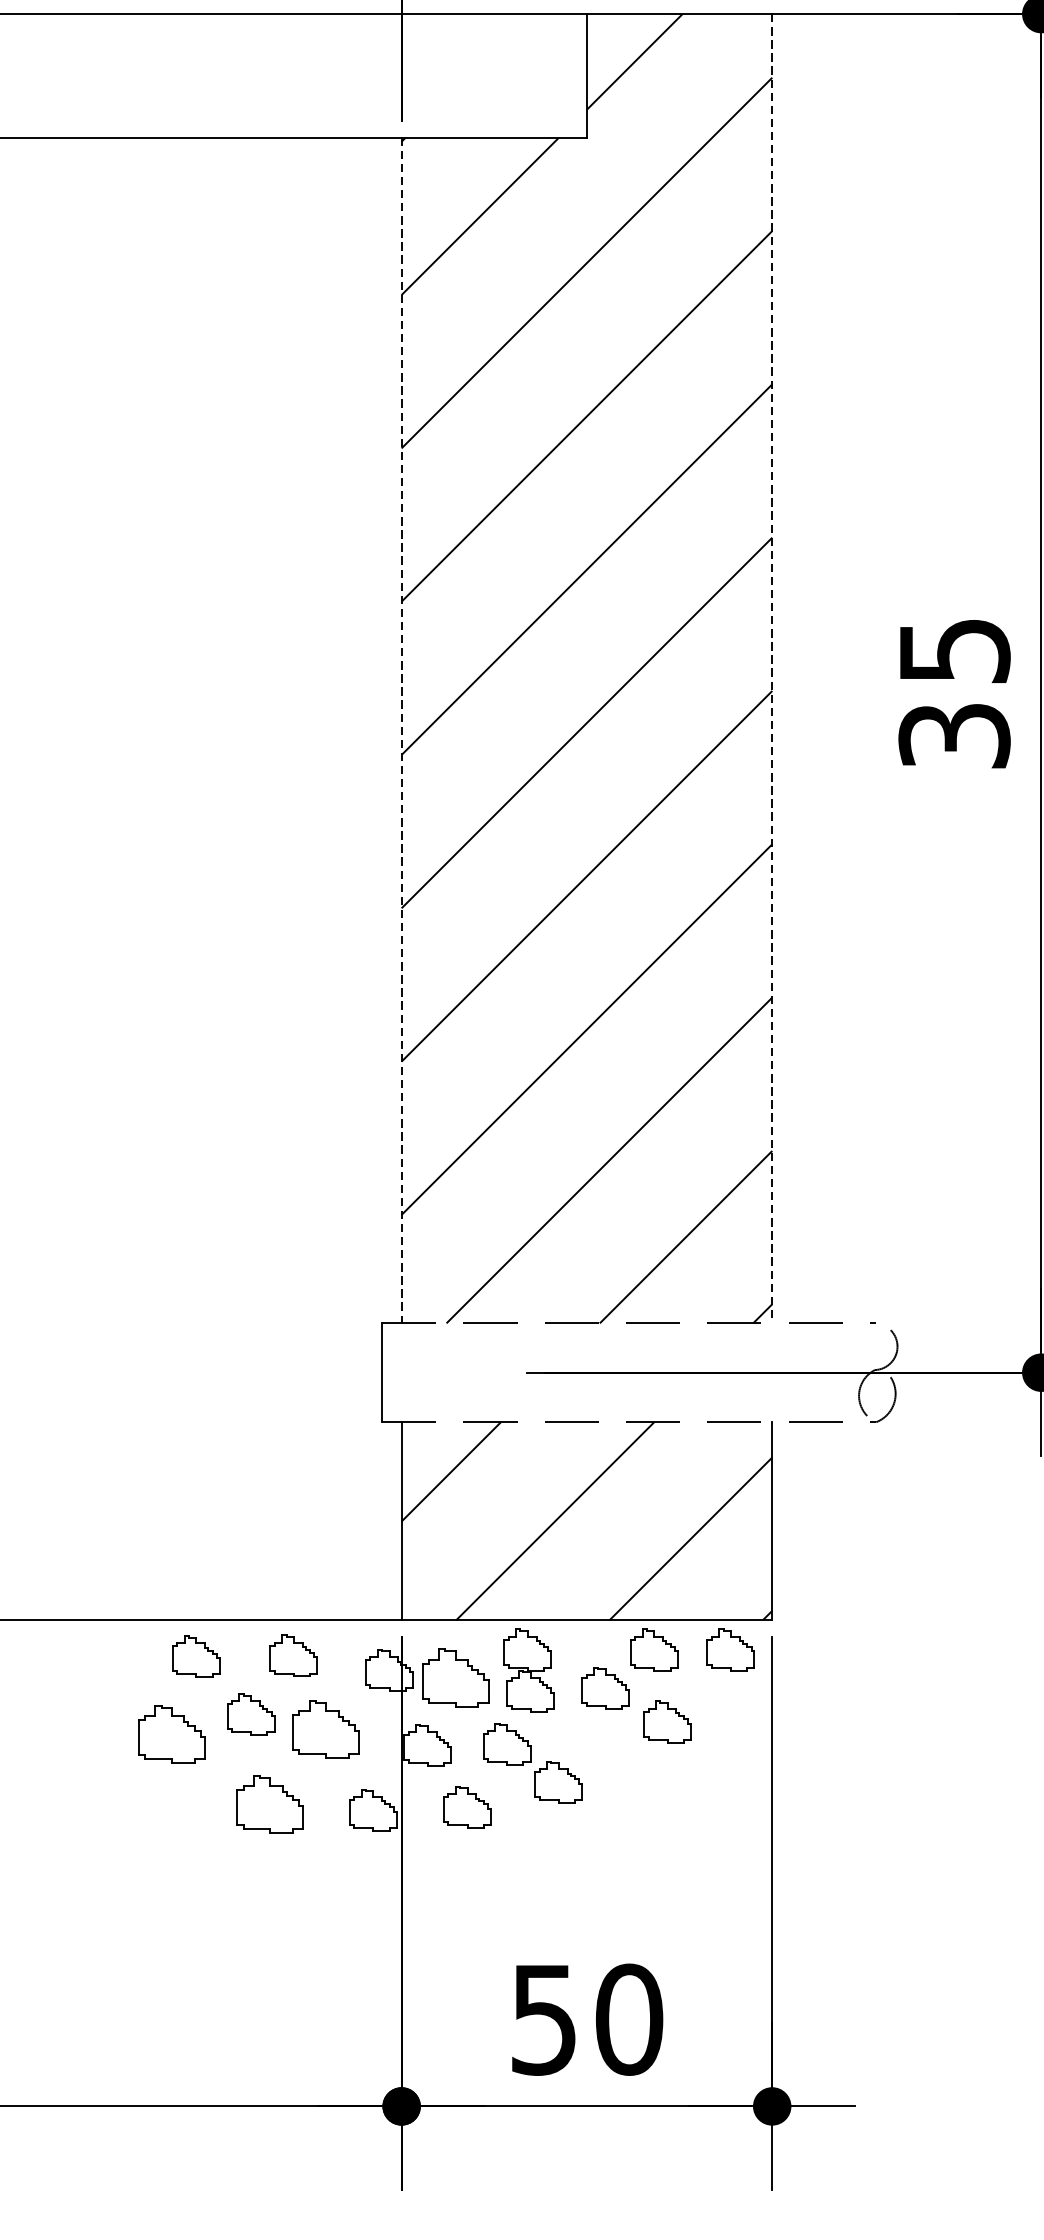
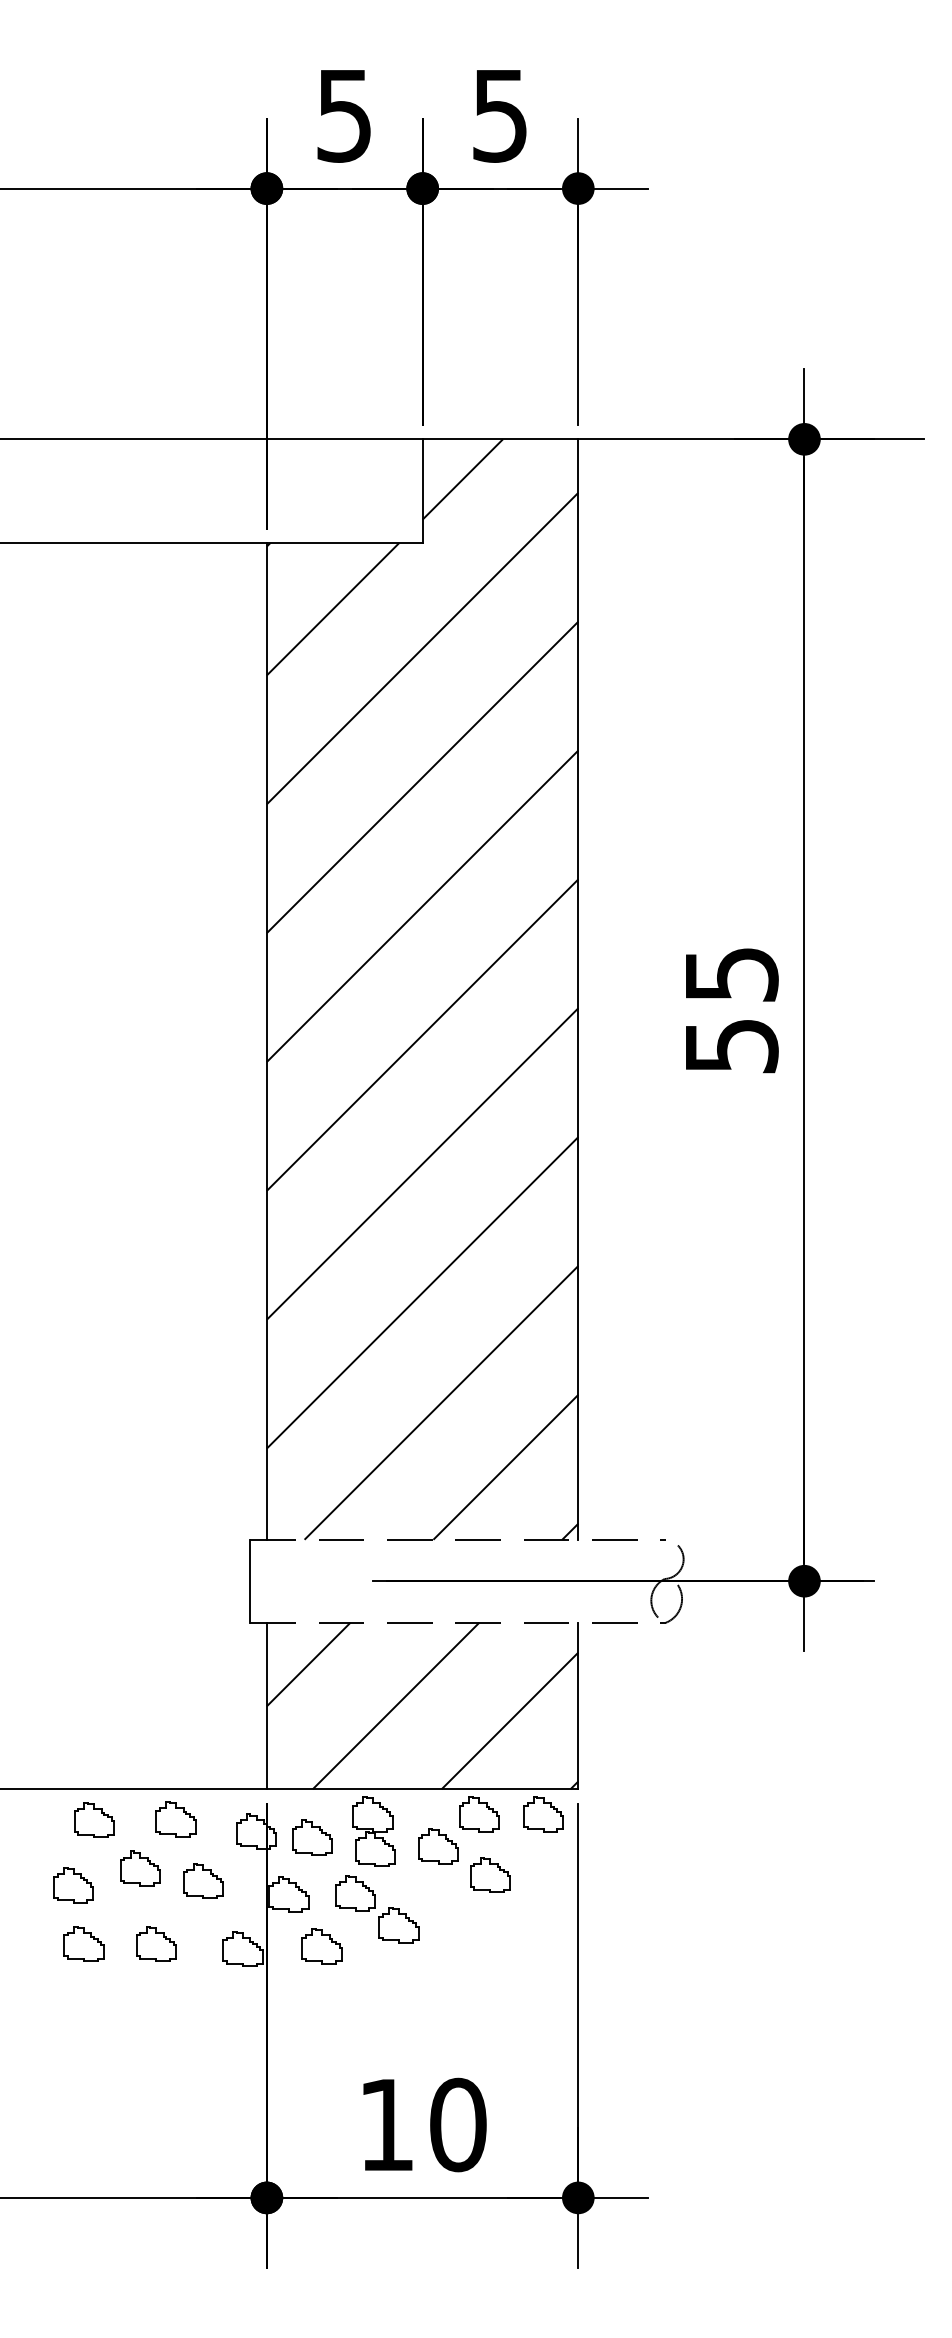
line: (772, 669) -> (578, 990), dashed -> solid
line: (401, 730) -> (266, 1041), dashed -> solid
text: (954, 736) -> (731, 1046), 35 -> 55
part: (455, 1677) -> (312, 1837), size x0.71
part: (326, 1728) -> (203, 1880), size x0.71
part: (171, 1734) -> (73, 1885), size x0.71
part: (183, 1803) -> (83, 1943), added
part: (270, 1803) -> (156, 1943), size x0.71
text: (542, 2020) -> (385, 2125), 50 -> 10

